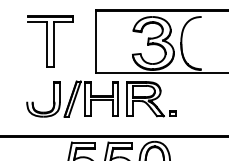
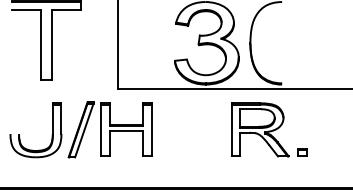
part: (151, 99) -> (269, 130), moved

